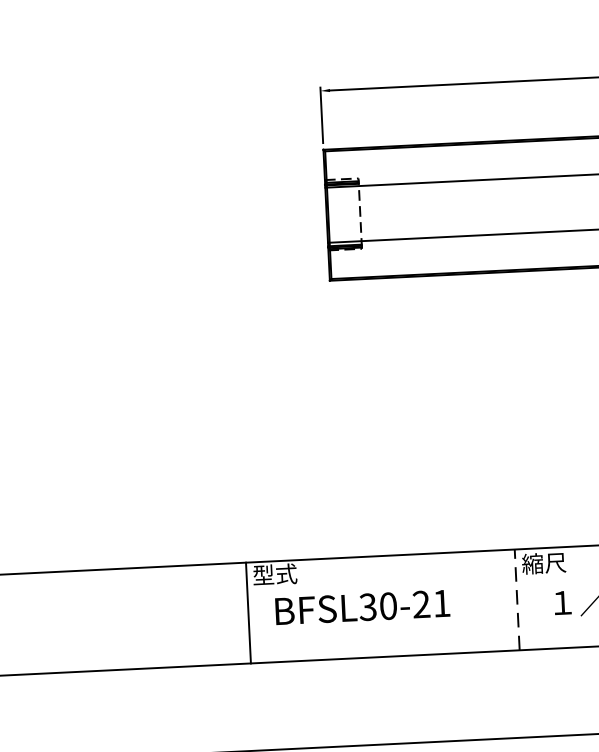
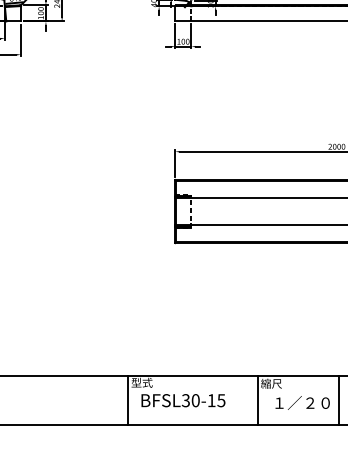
line: (516, 599) -> (257, 400), dashed -> solid
text: (431, 603) -> (216, 400), BFSL30-21 -> BFSL30-15

